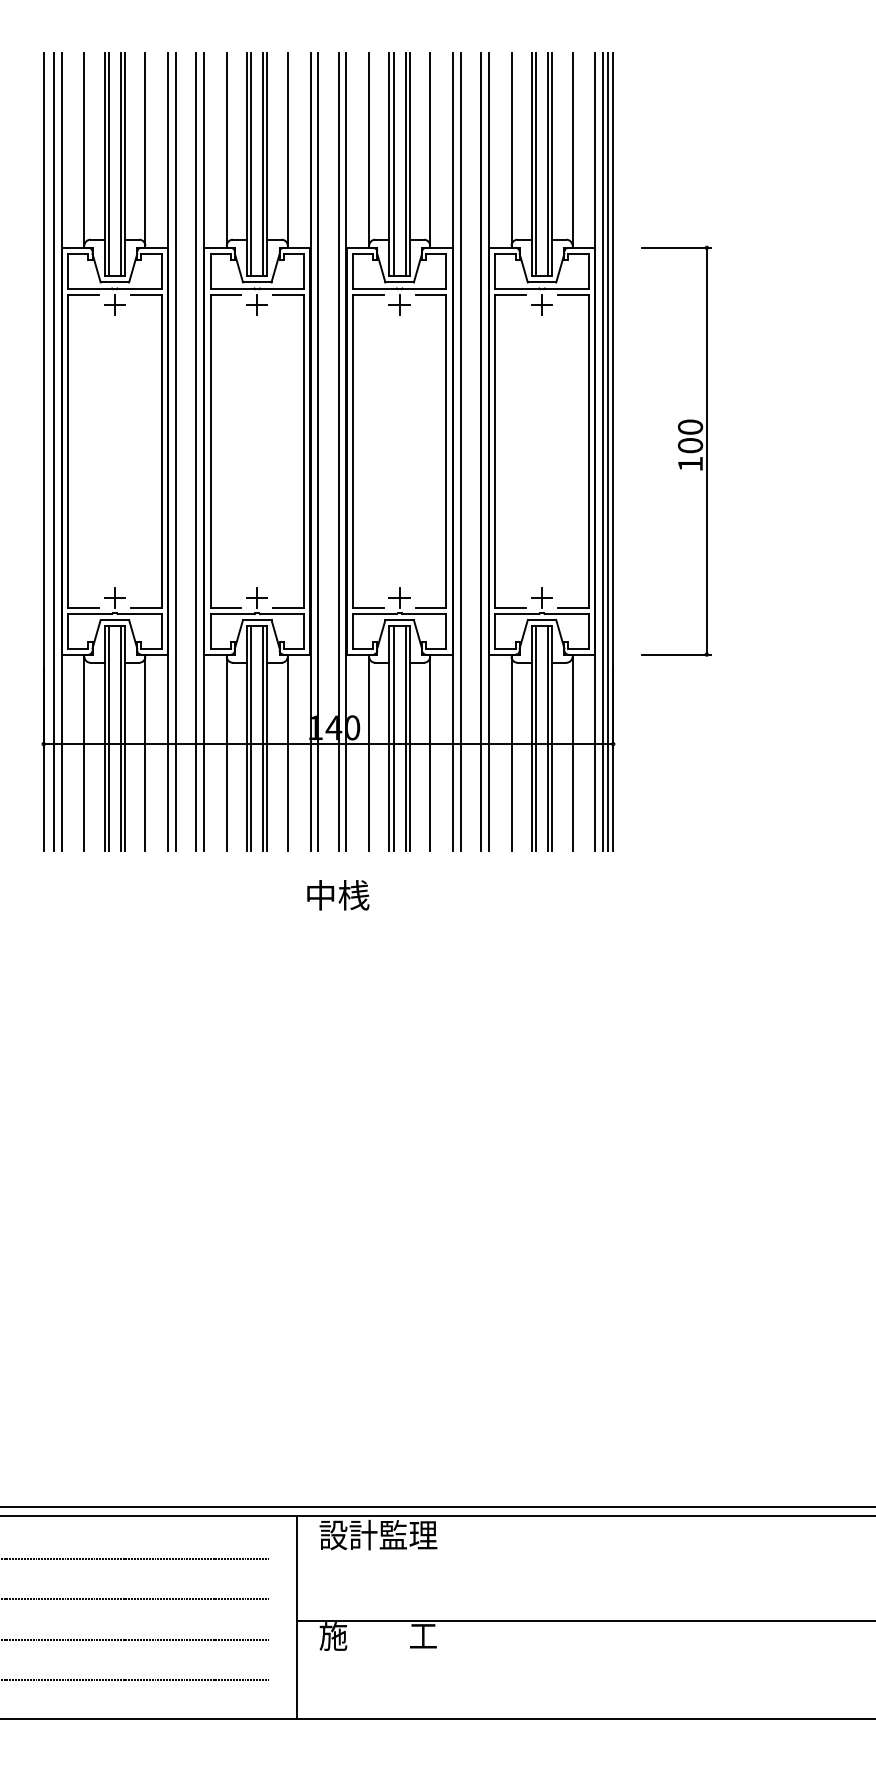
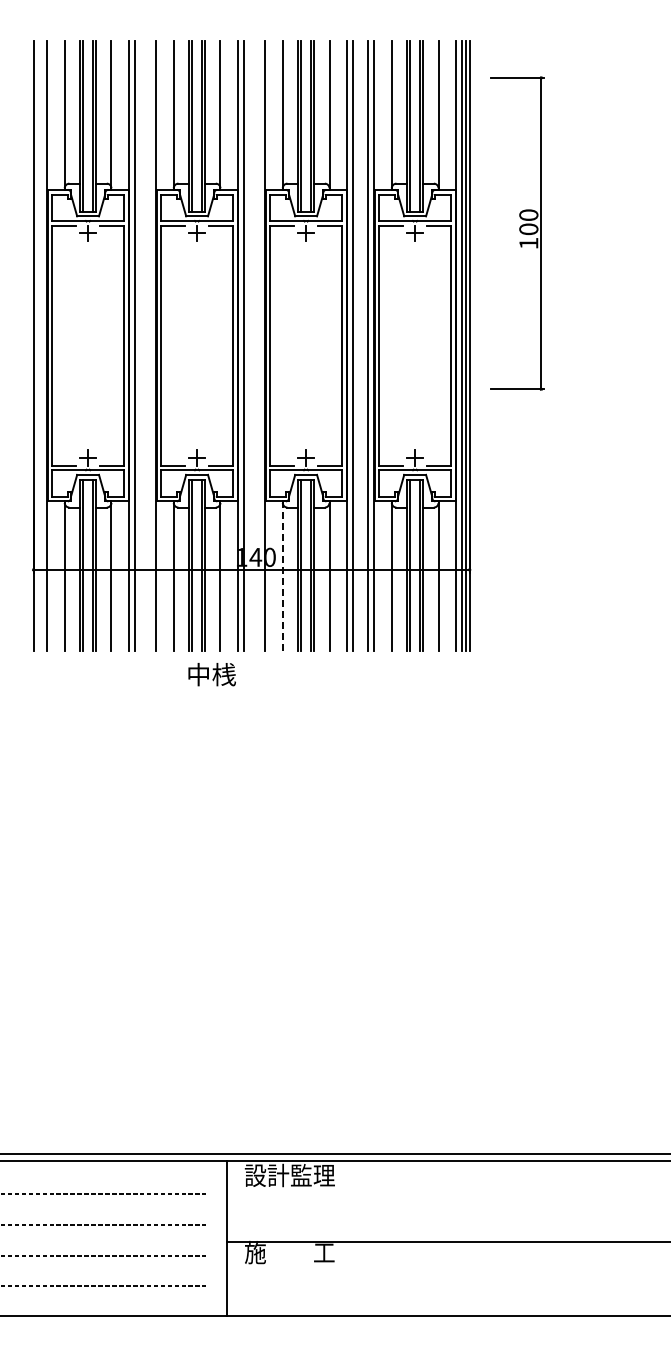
line: (54, 451) -> (41, 345), removed
line: (196, 451) -> (150, 345), removed
line: (338, 451) -> (259, 345), removed
part: (675, 451) -> (517, 233), moved
line: (368, 751) -> (282, 575), solid -> dashed
text: (337, 895) -> (211, 674), moved

